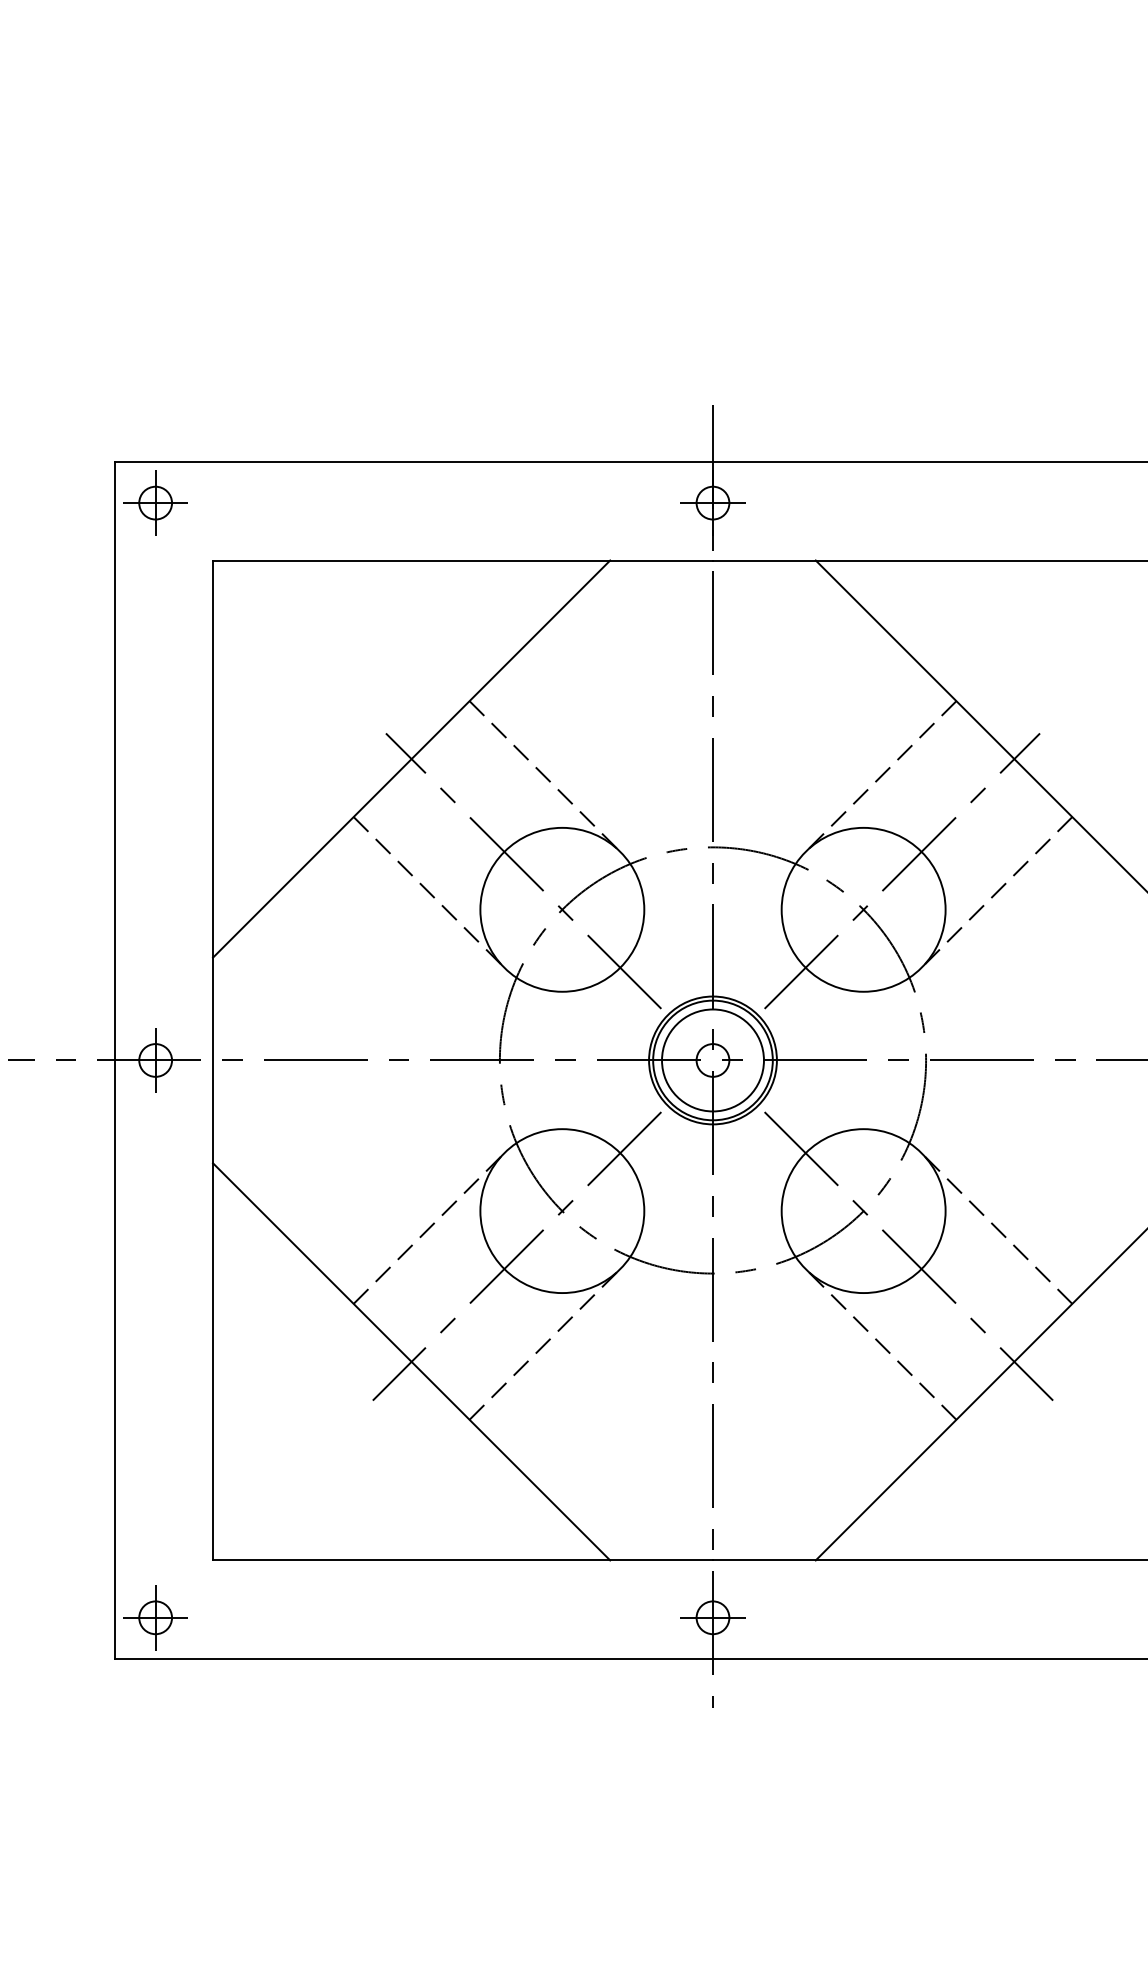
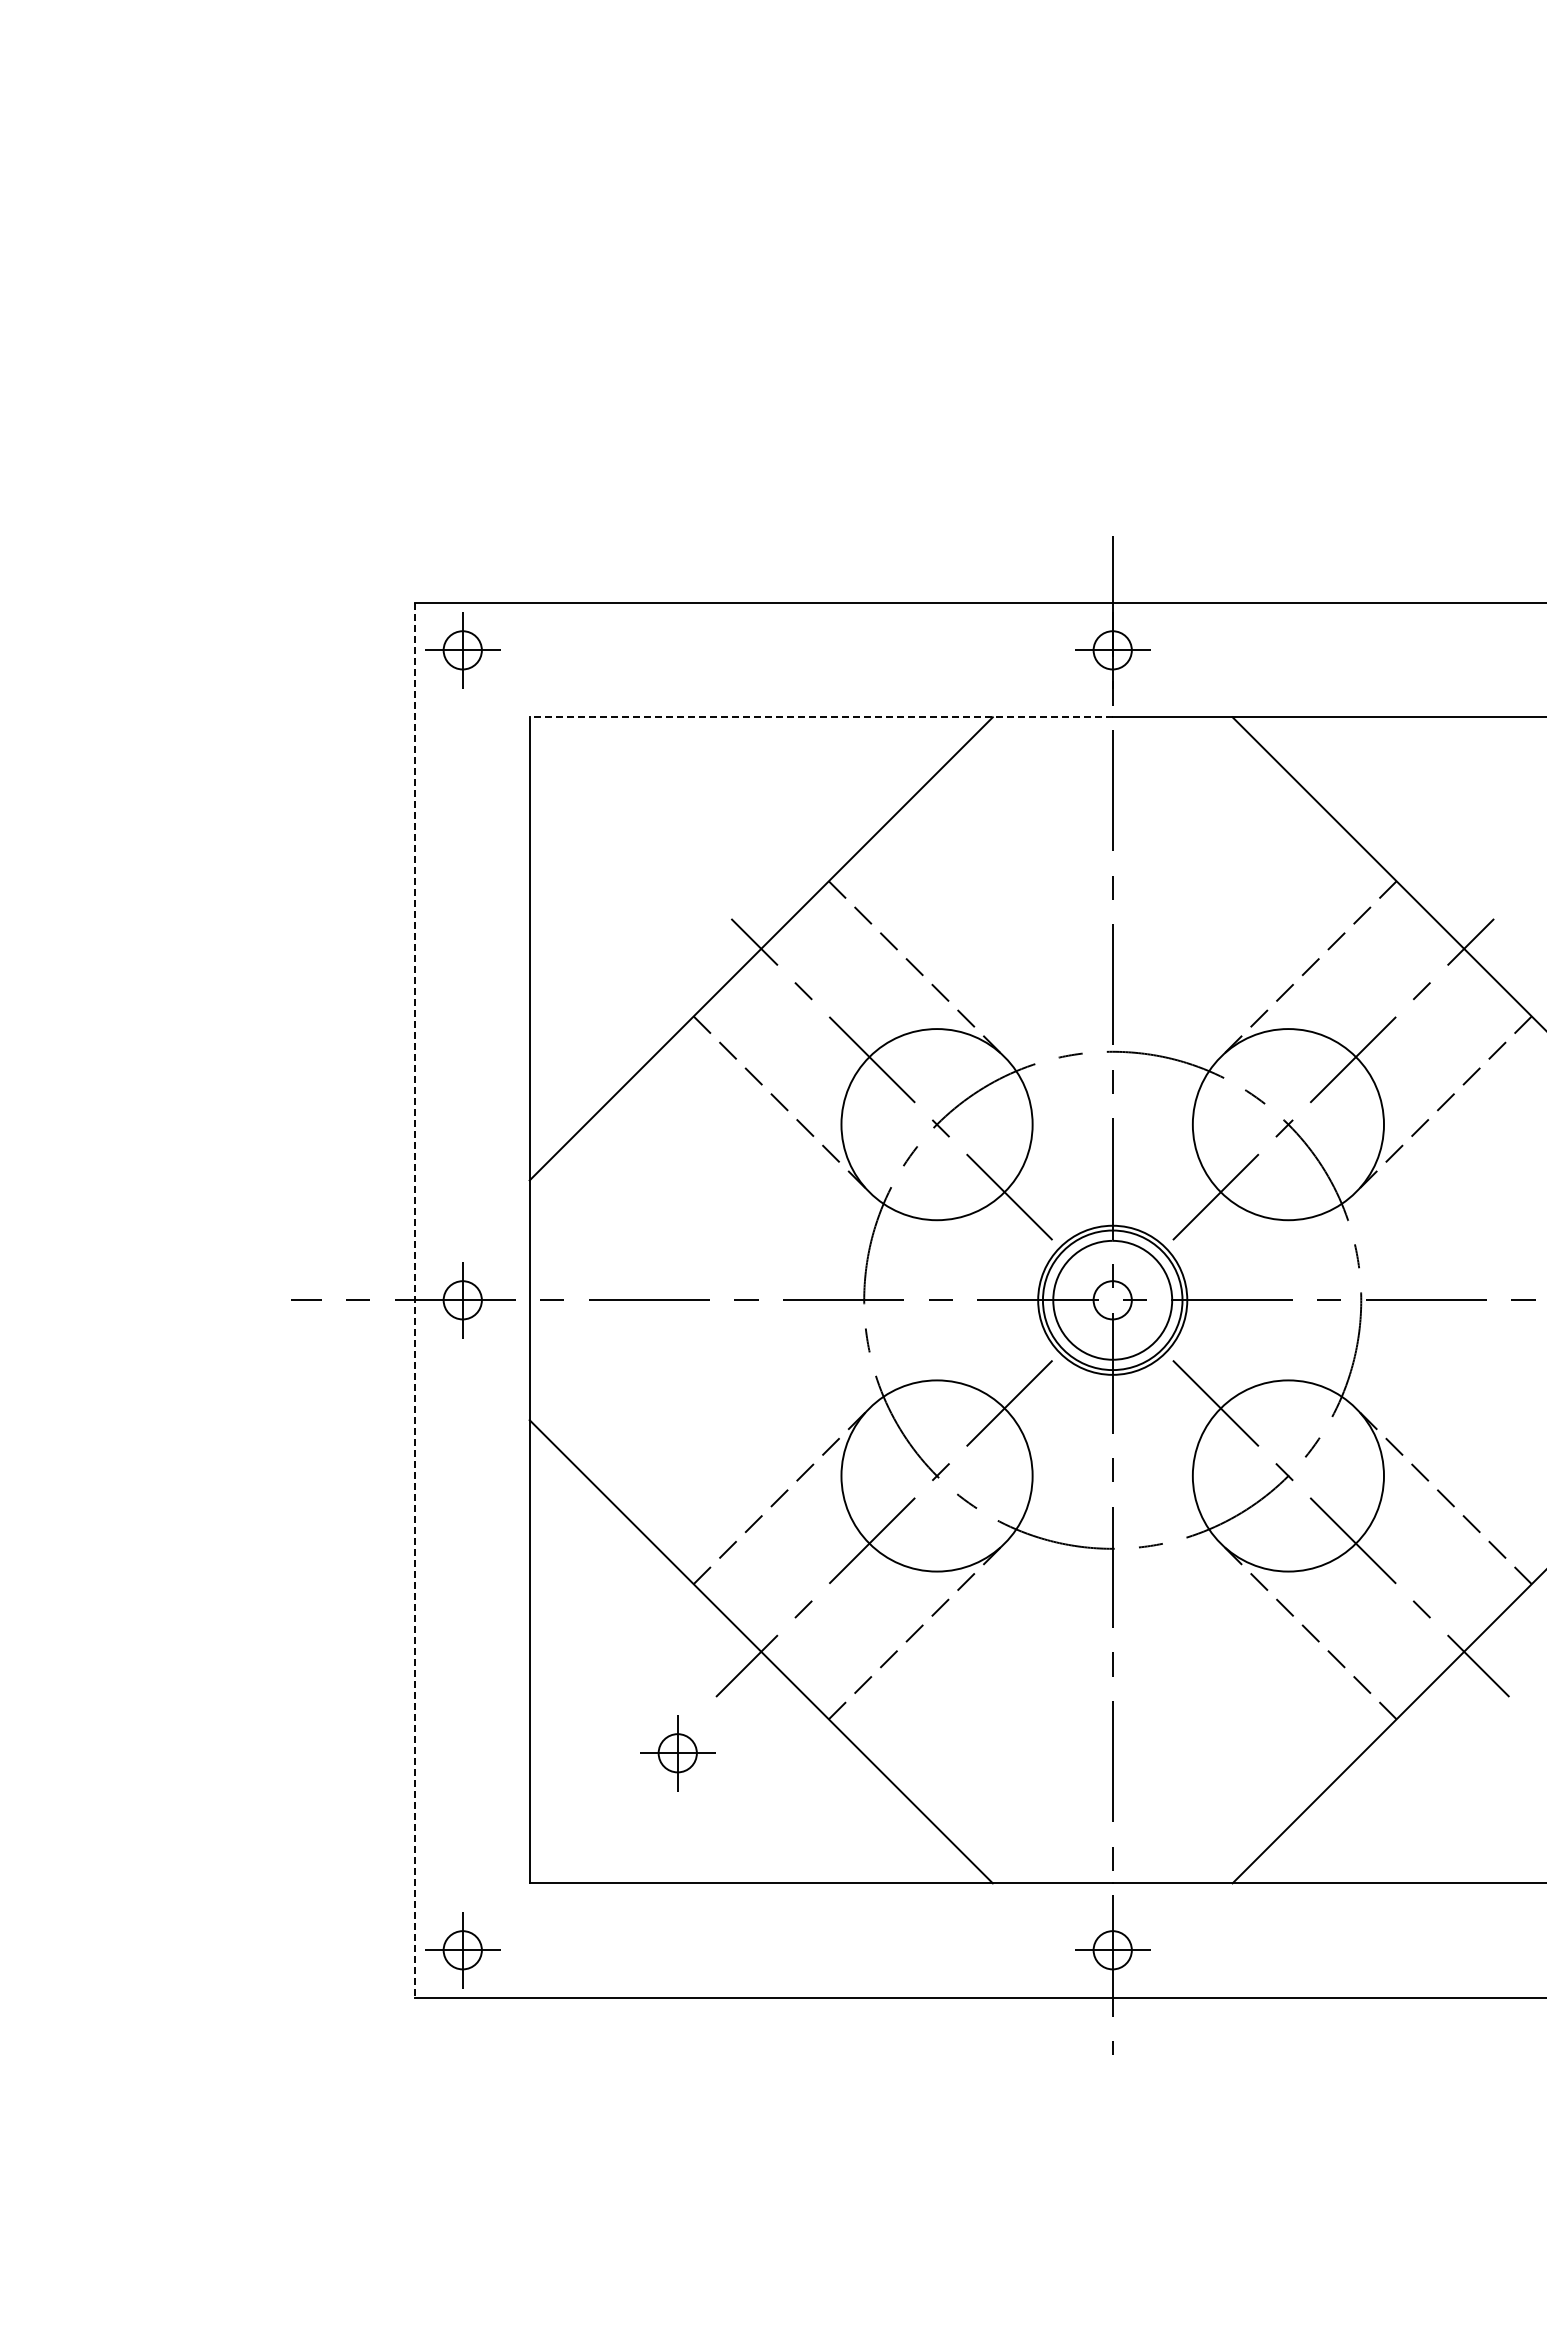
line: (463, 560) -> (821, 717), solid -> dashed
line: (114, 1060) -> (414, 1300), solid -> dashed
part: (339, 1449) -> (677, 1753), added

